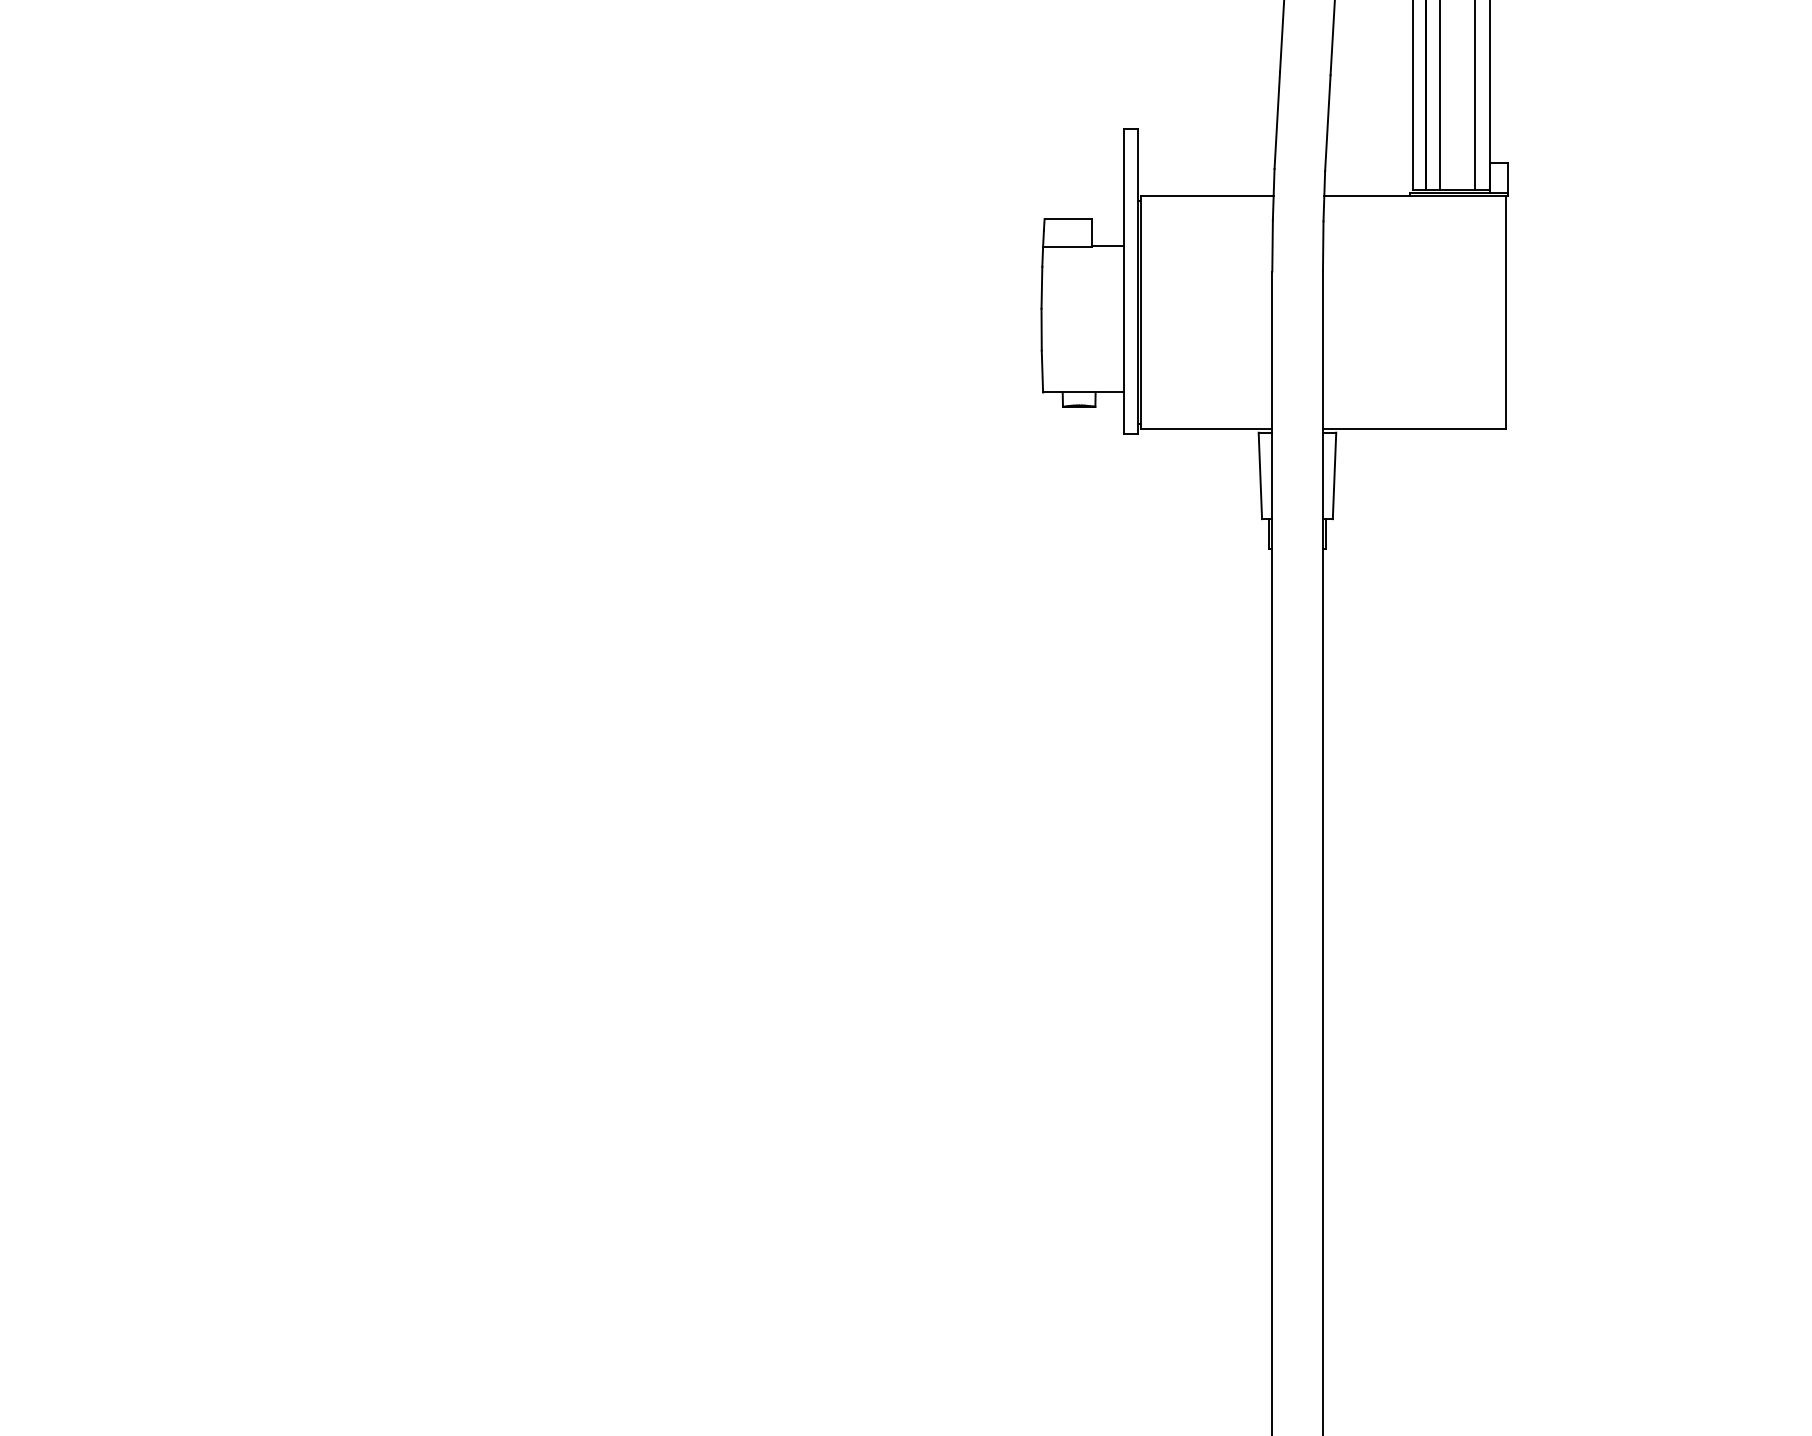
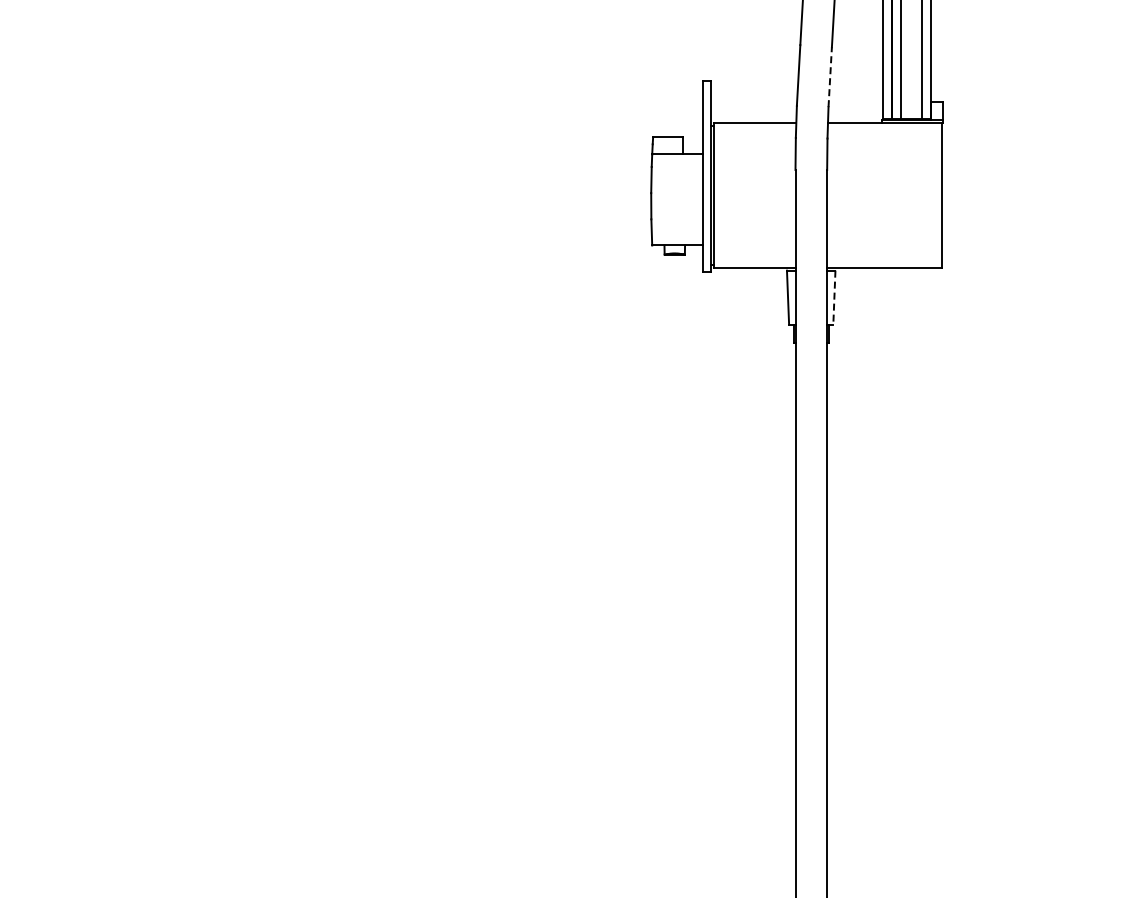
line: (1328, 122) -> (830, 76), solid -> dashed
line: (1334, 477) -> (834, 298), solid -> dashed

